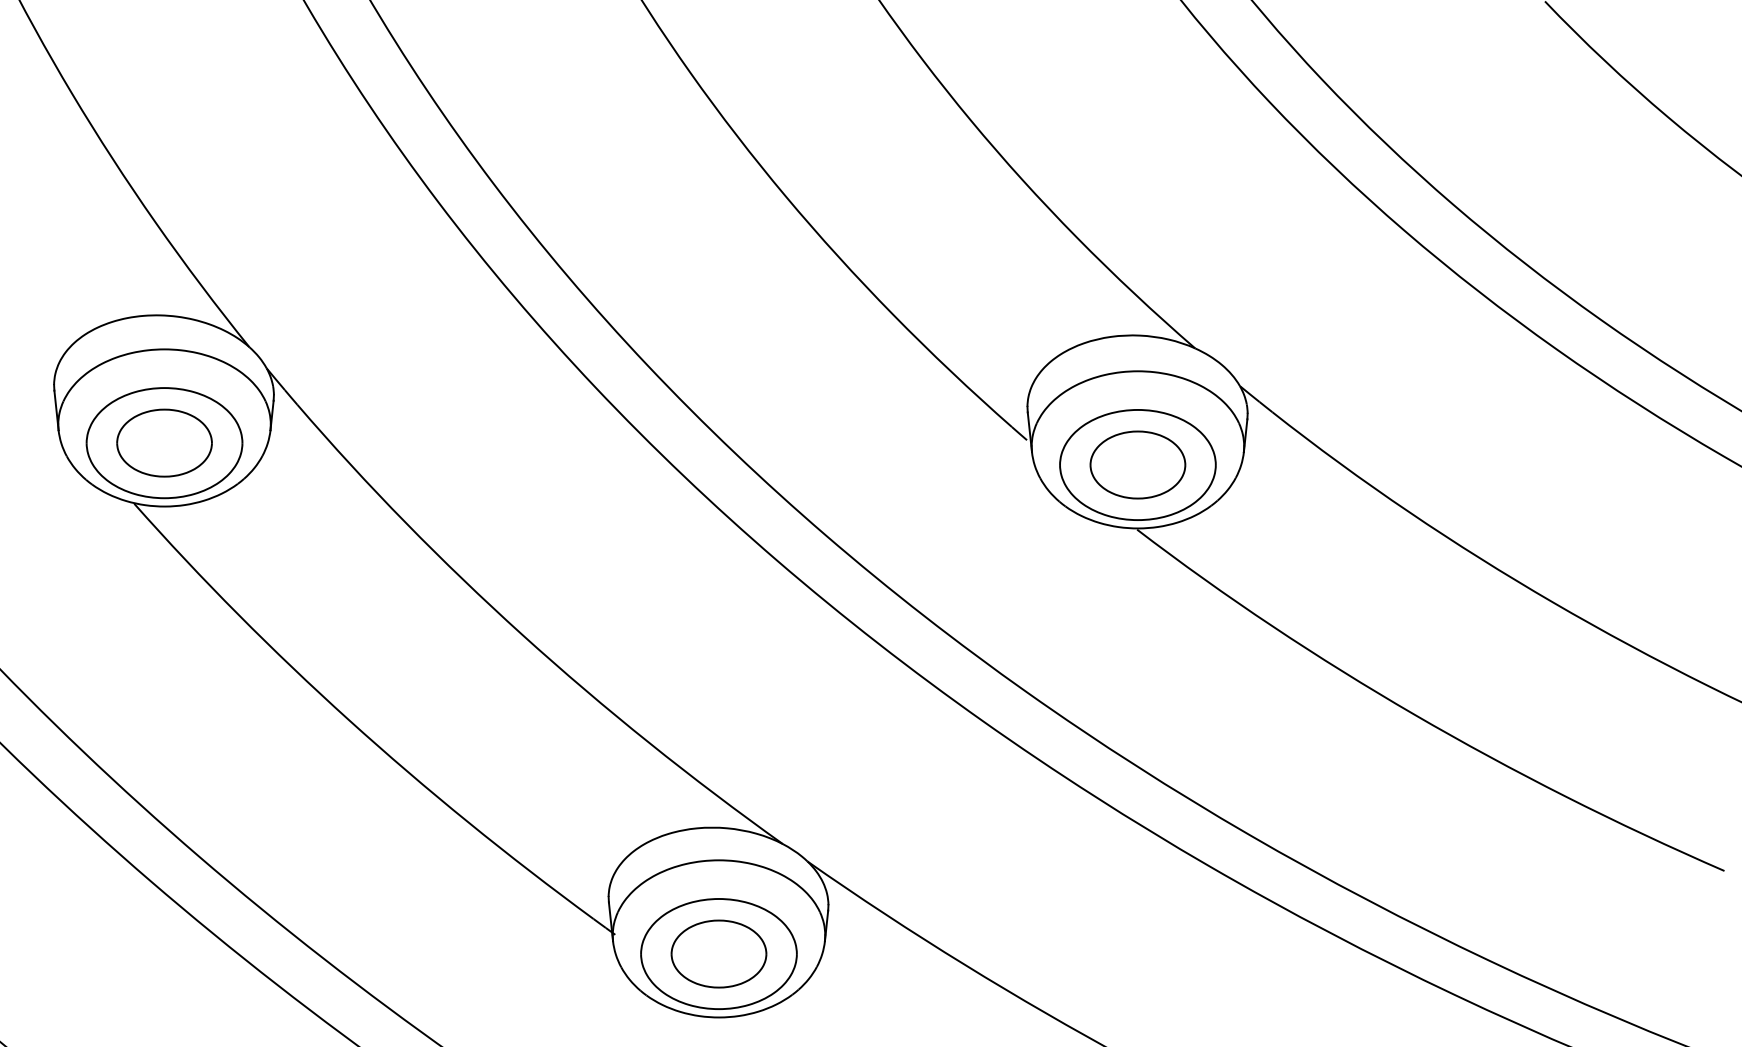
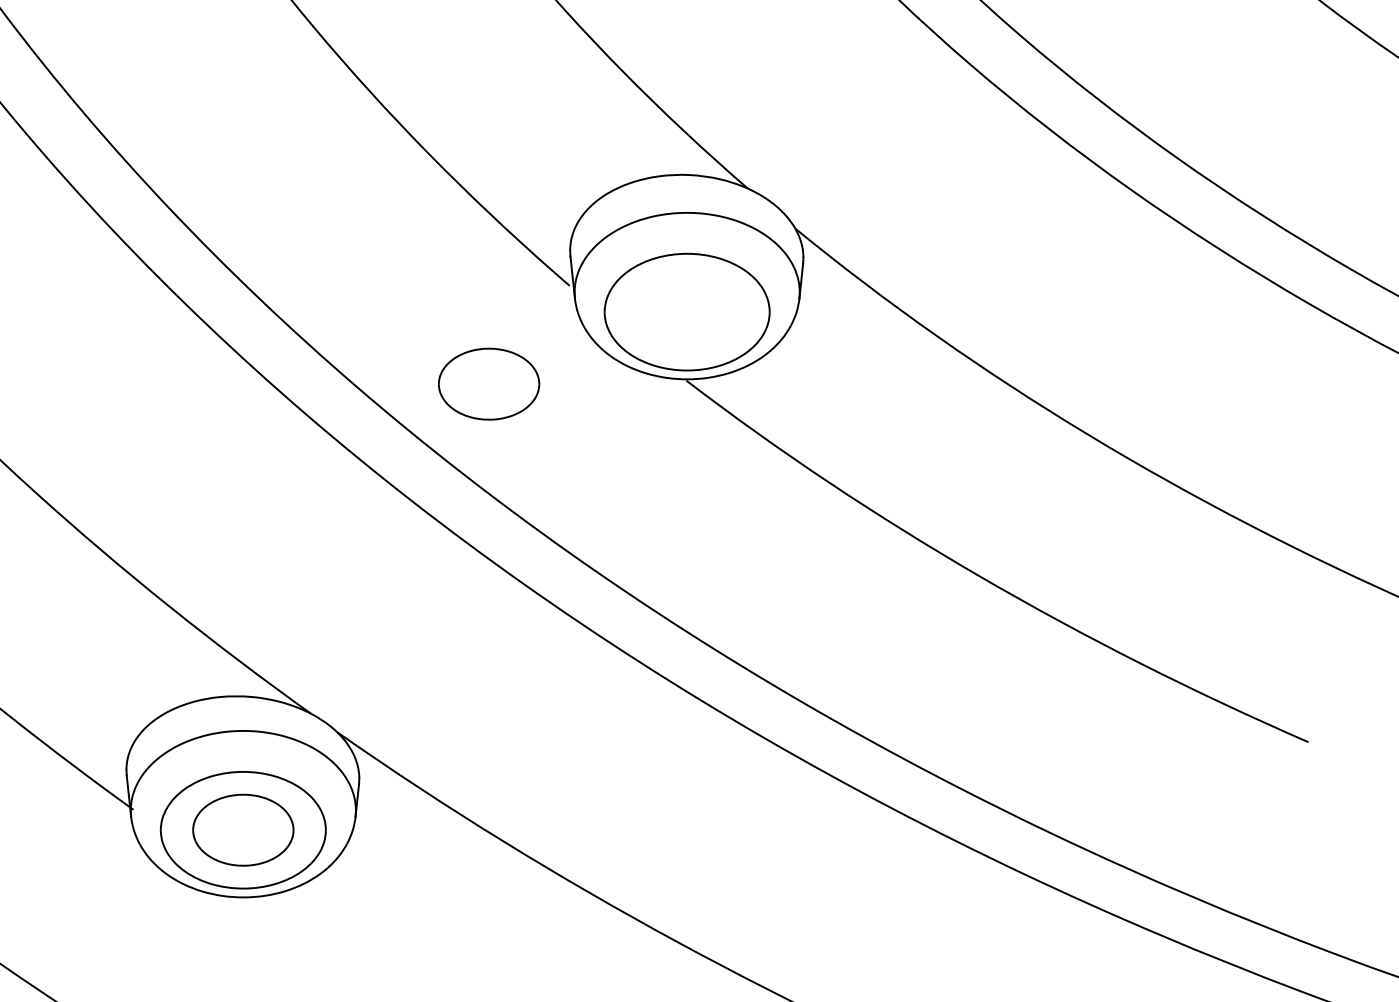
part: (1137, 464) -> (488, 383), moved

